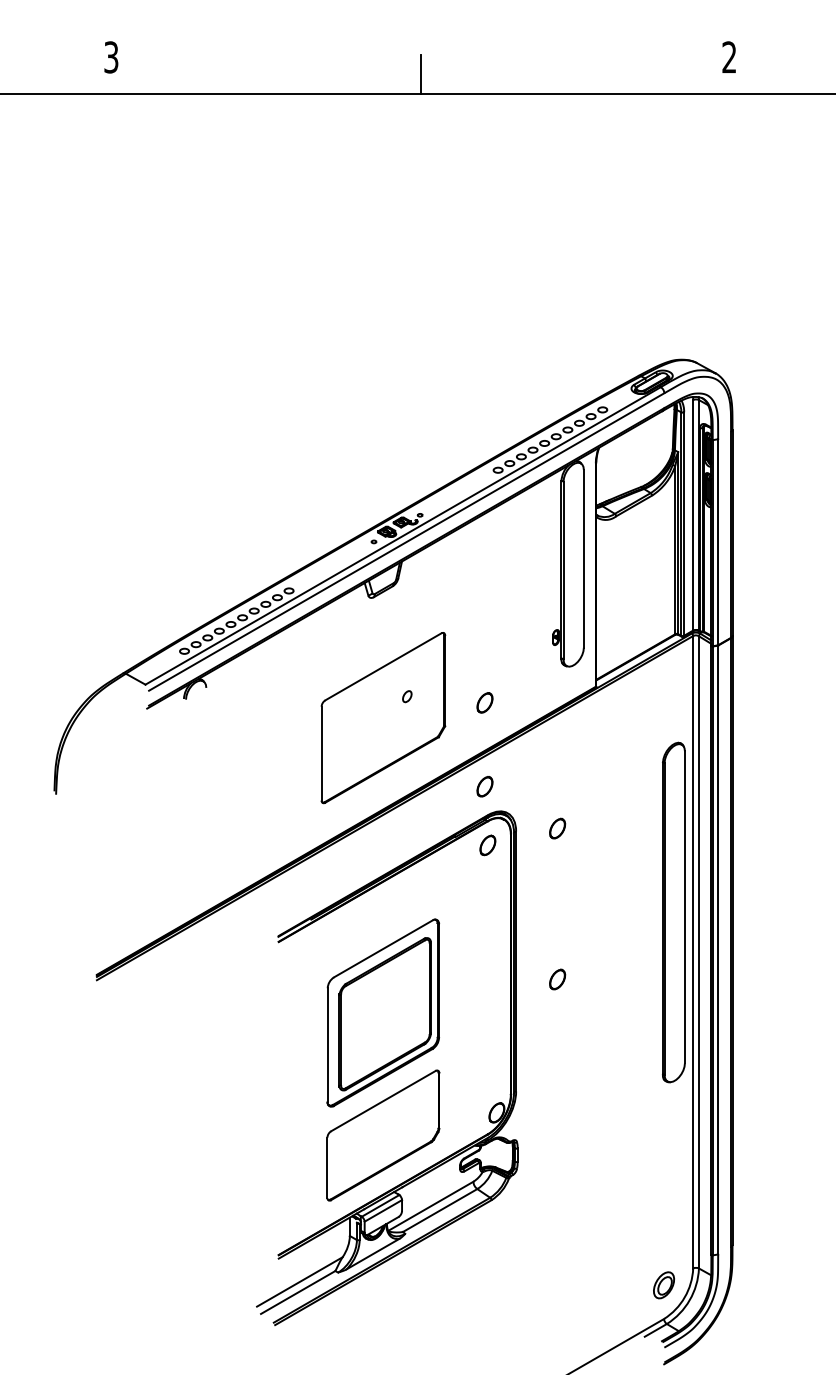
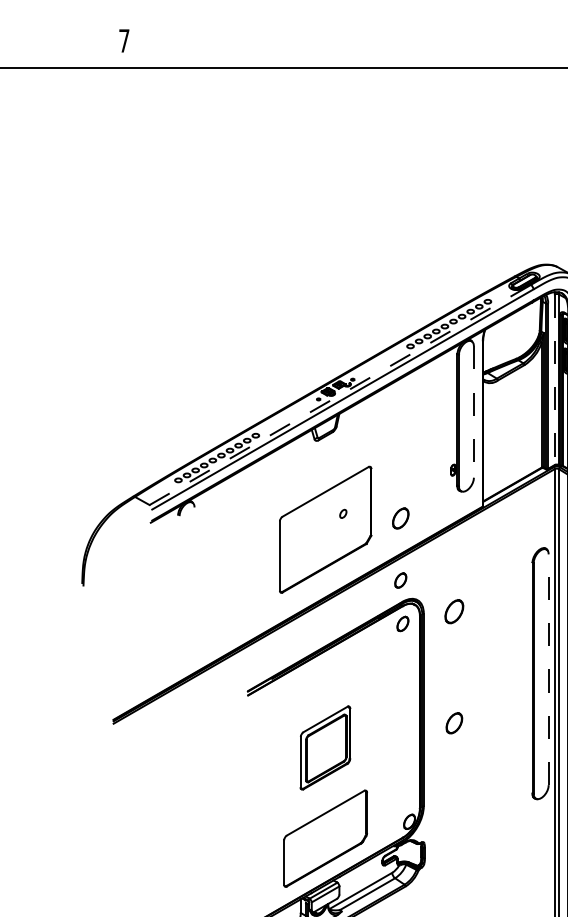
text: (111, 57) -> (124, 41), 3 -> 7
line: (420, 74) -> (353, 53), removed
line: (693, 515) -> (555, 379), solid -> dashed
line: (403, 535) -> (340, 394), solid -> dashed
line: (583, 558) -> (473, 411), solid -> dashed
part: (484, 702) -> (400, 518), size x1.4
part: (557, 828) -> (454, 611), size x1.6
line: (684, 907) -> (548, 669), solid -> dashed
part: (557, 979) -> (454, 723), size x1.4
part: (382, 1012) -> (324, 747), size x0.6

